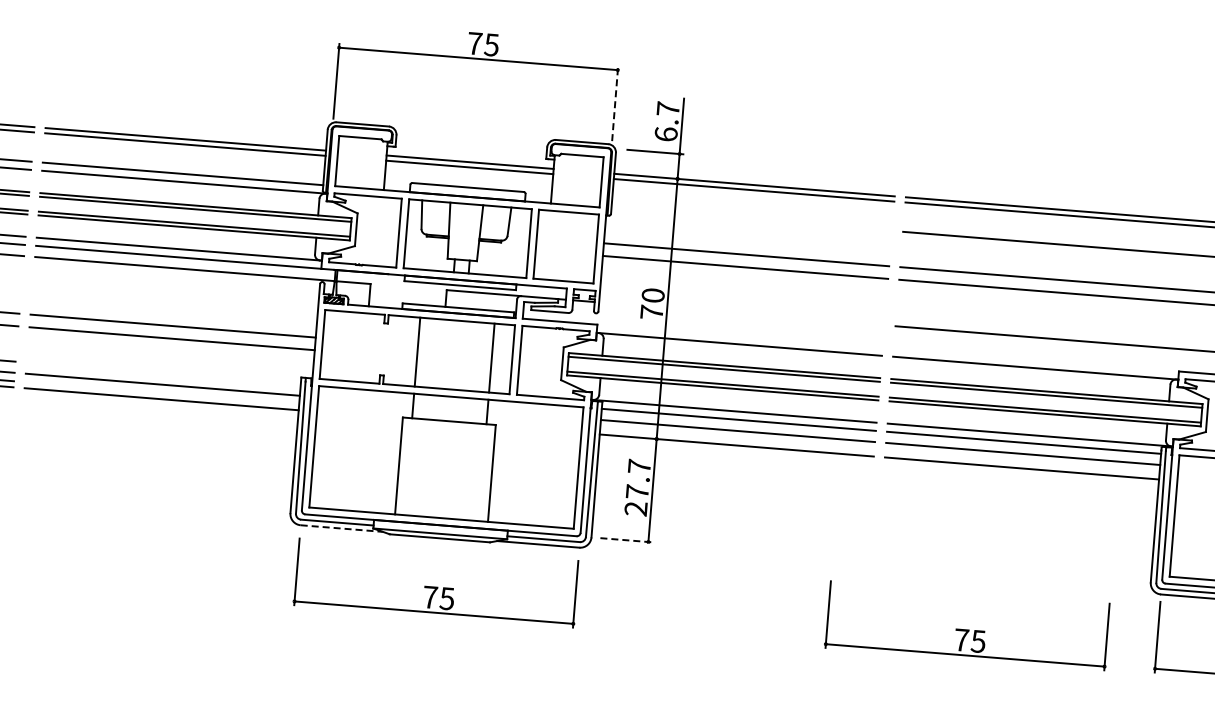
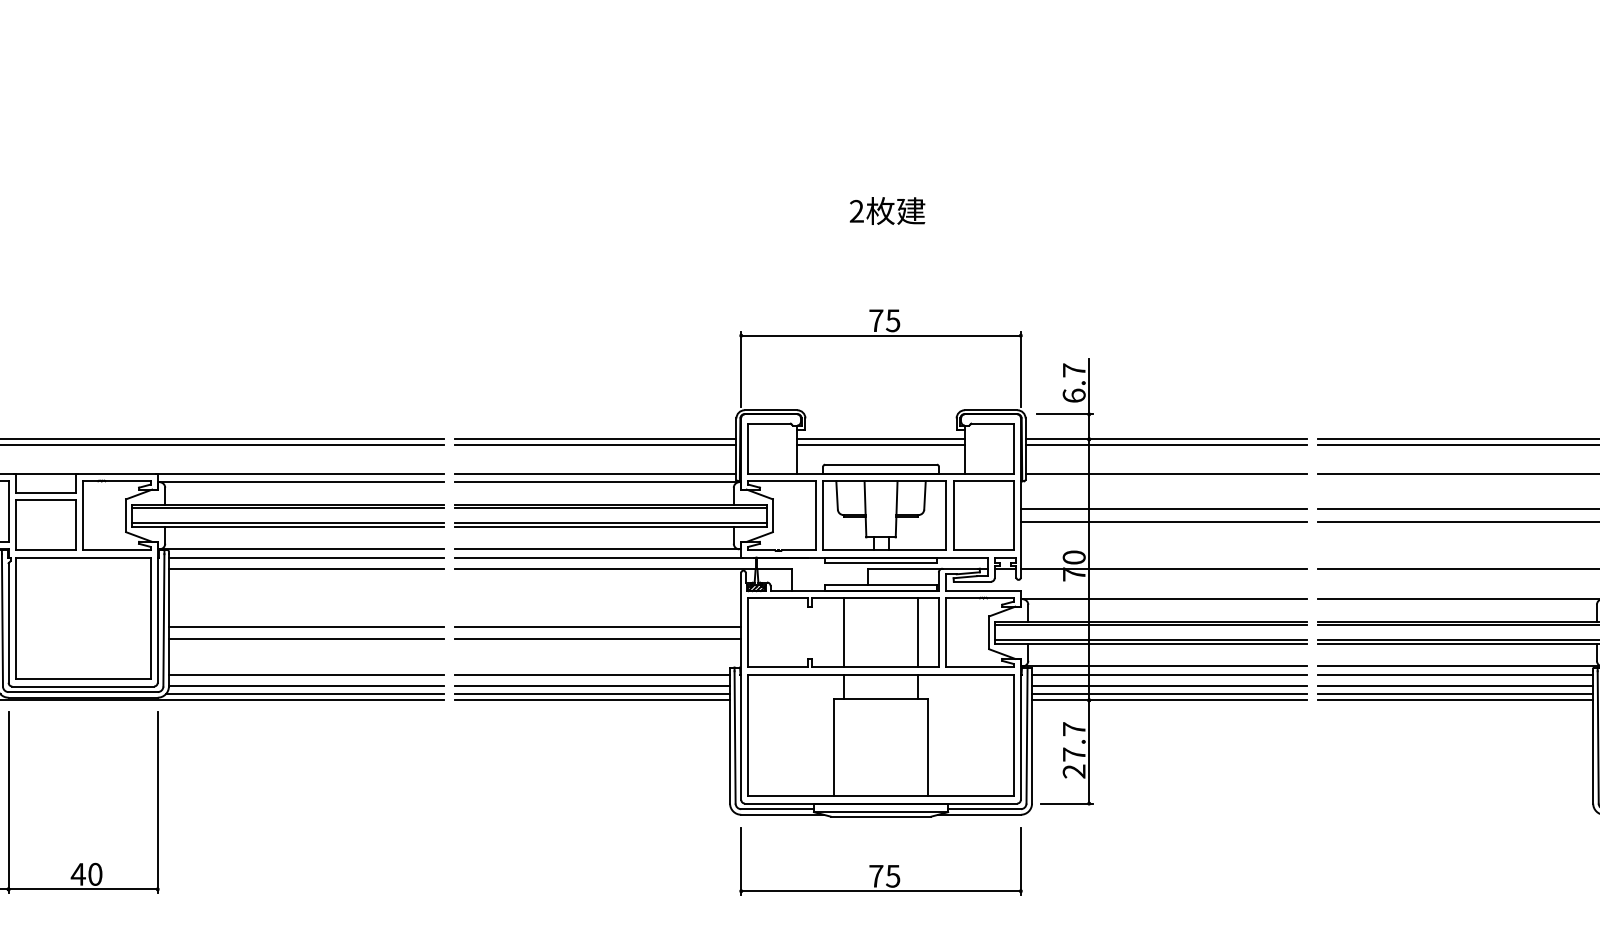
line: (614, 102) -> (1020, 368), dashed -> solid
line: (751, 220) -> (1166, 474), added
line: (741, 313) -> (1163, 568), added
line: (163, 373) -> (592, 674), added
line: (162, 393) -> (592, 694), added
line: (737, 439) -> (1169, 694), added
line: (1022, 462) -> (1455, 694), added
line: (341, 528) -> (782, 814), dashed -> solid
line: (625, 540) -> (1066, 803), dashed -> solid
part: (967, 625) -> (1413, 861), removed

